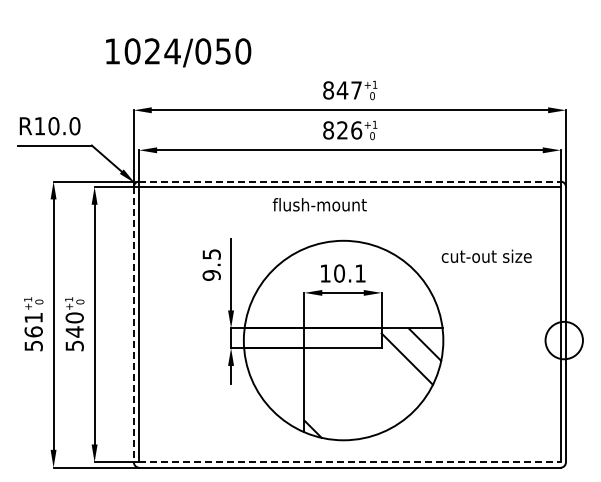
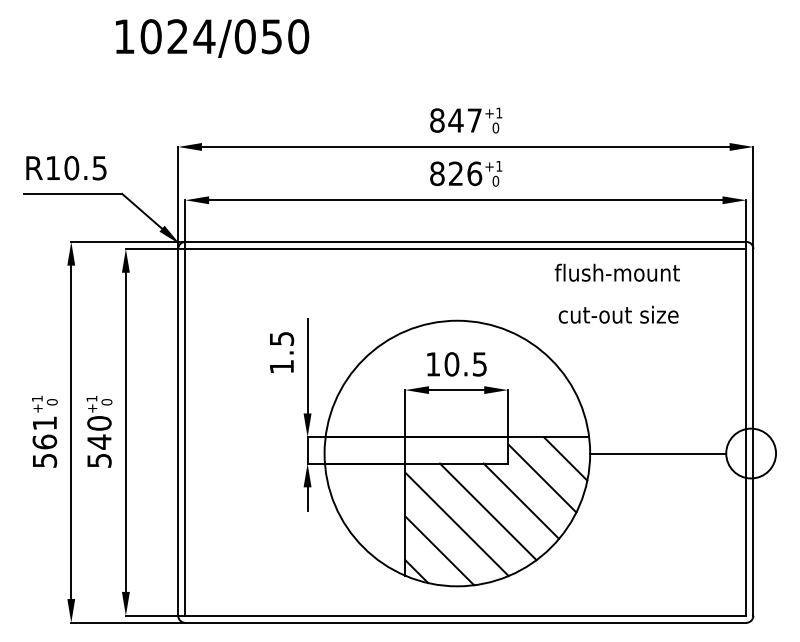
text: (178, 52) -> (212, 38), moved
text: (74, 126) -> (99, 168), R10.0 -> R10.5
line: (349, 181) -> (465, 241), dashed -> solid
text: (319, 204) -> (617, 272), moved
text: (486, 255) -> (618, 313), moved
text: (360, 273) -> (479, 364), 10.1 -> 10.5
text: (211, 275) -> (281, 366), 9.5 -> 1.5
line: (133, 324) -> (177, 432), dashed -> solid
line: (494, 340) -> (658, 453), added
line: (391, 376) -> (521, 501), added
line: (366, 384) -> (487, 512), added
line: (343, 393) -> (457, 524), added
line: (330, 413) -> (439, 550), added
line: (349, 462) -> (465, 615), dashed -> solid

